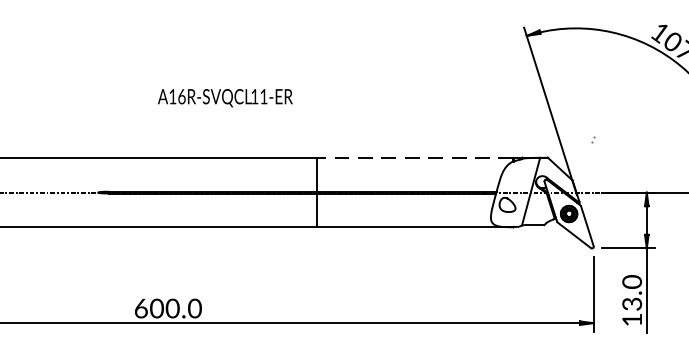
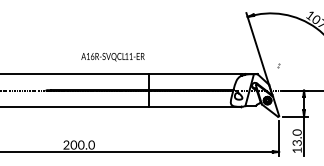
text: (224, 98) -> (112, 57), moved
line: (413, 158) -> (194, 74), dashed -> solid
text: (141, 307) -> (66, 144), 600.0 -> 200.0

